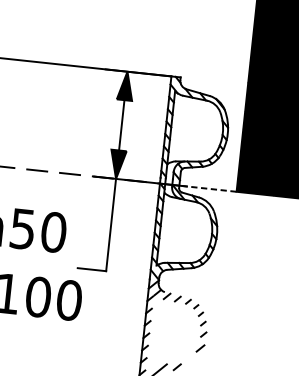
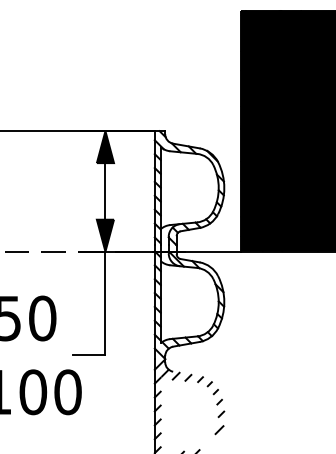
line: (207, 188) -> (208, 251), dashed -> solid

